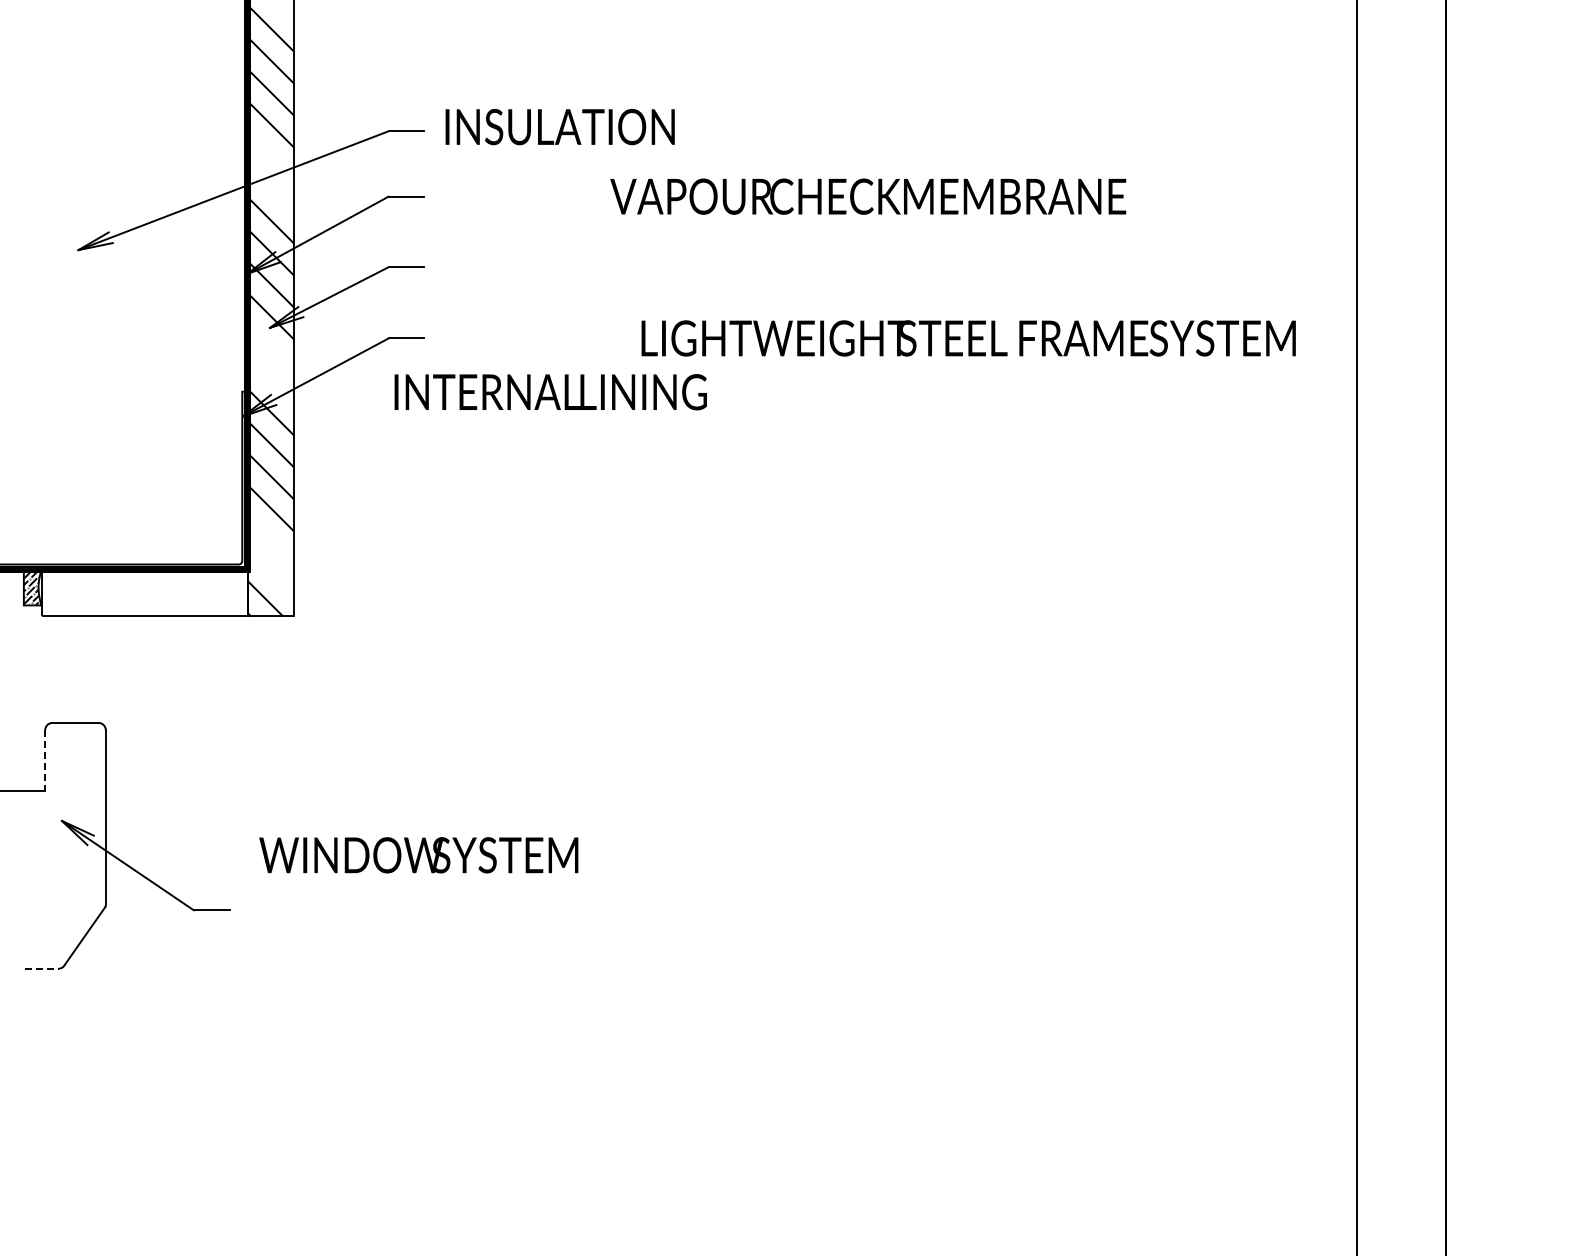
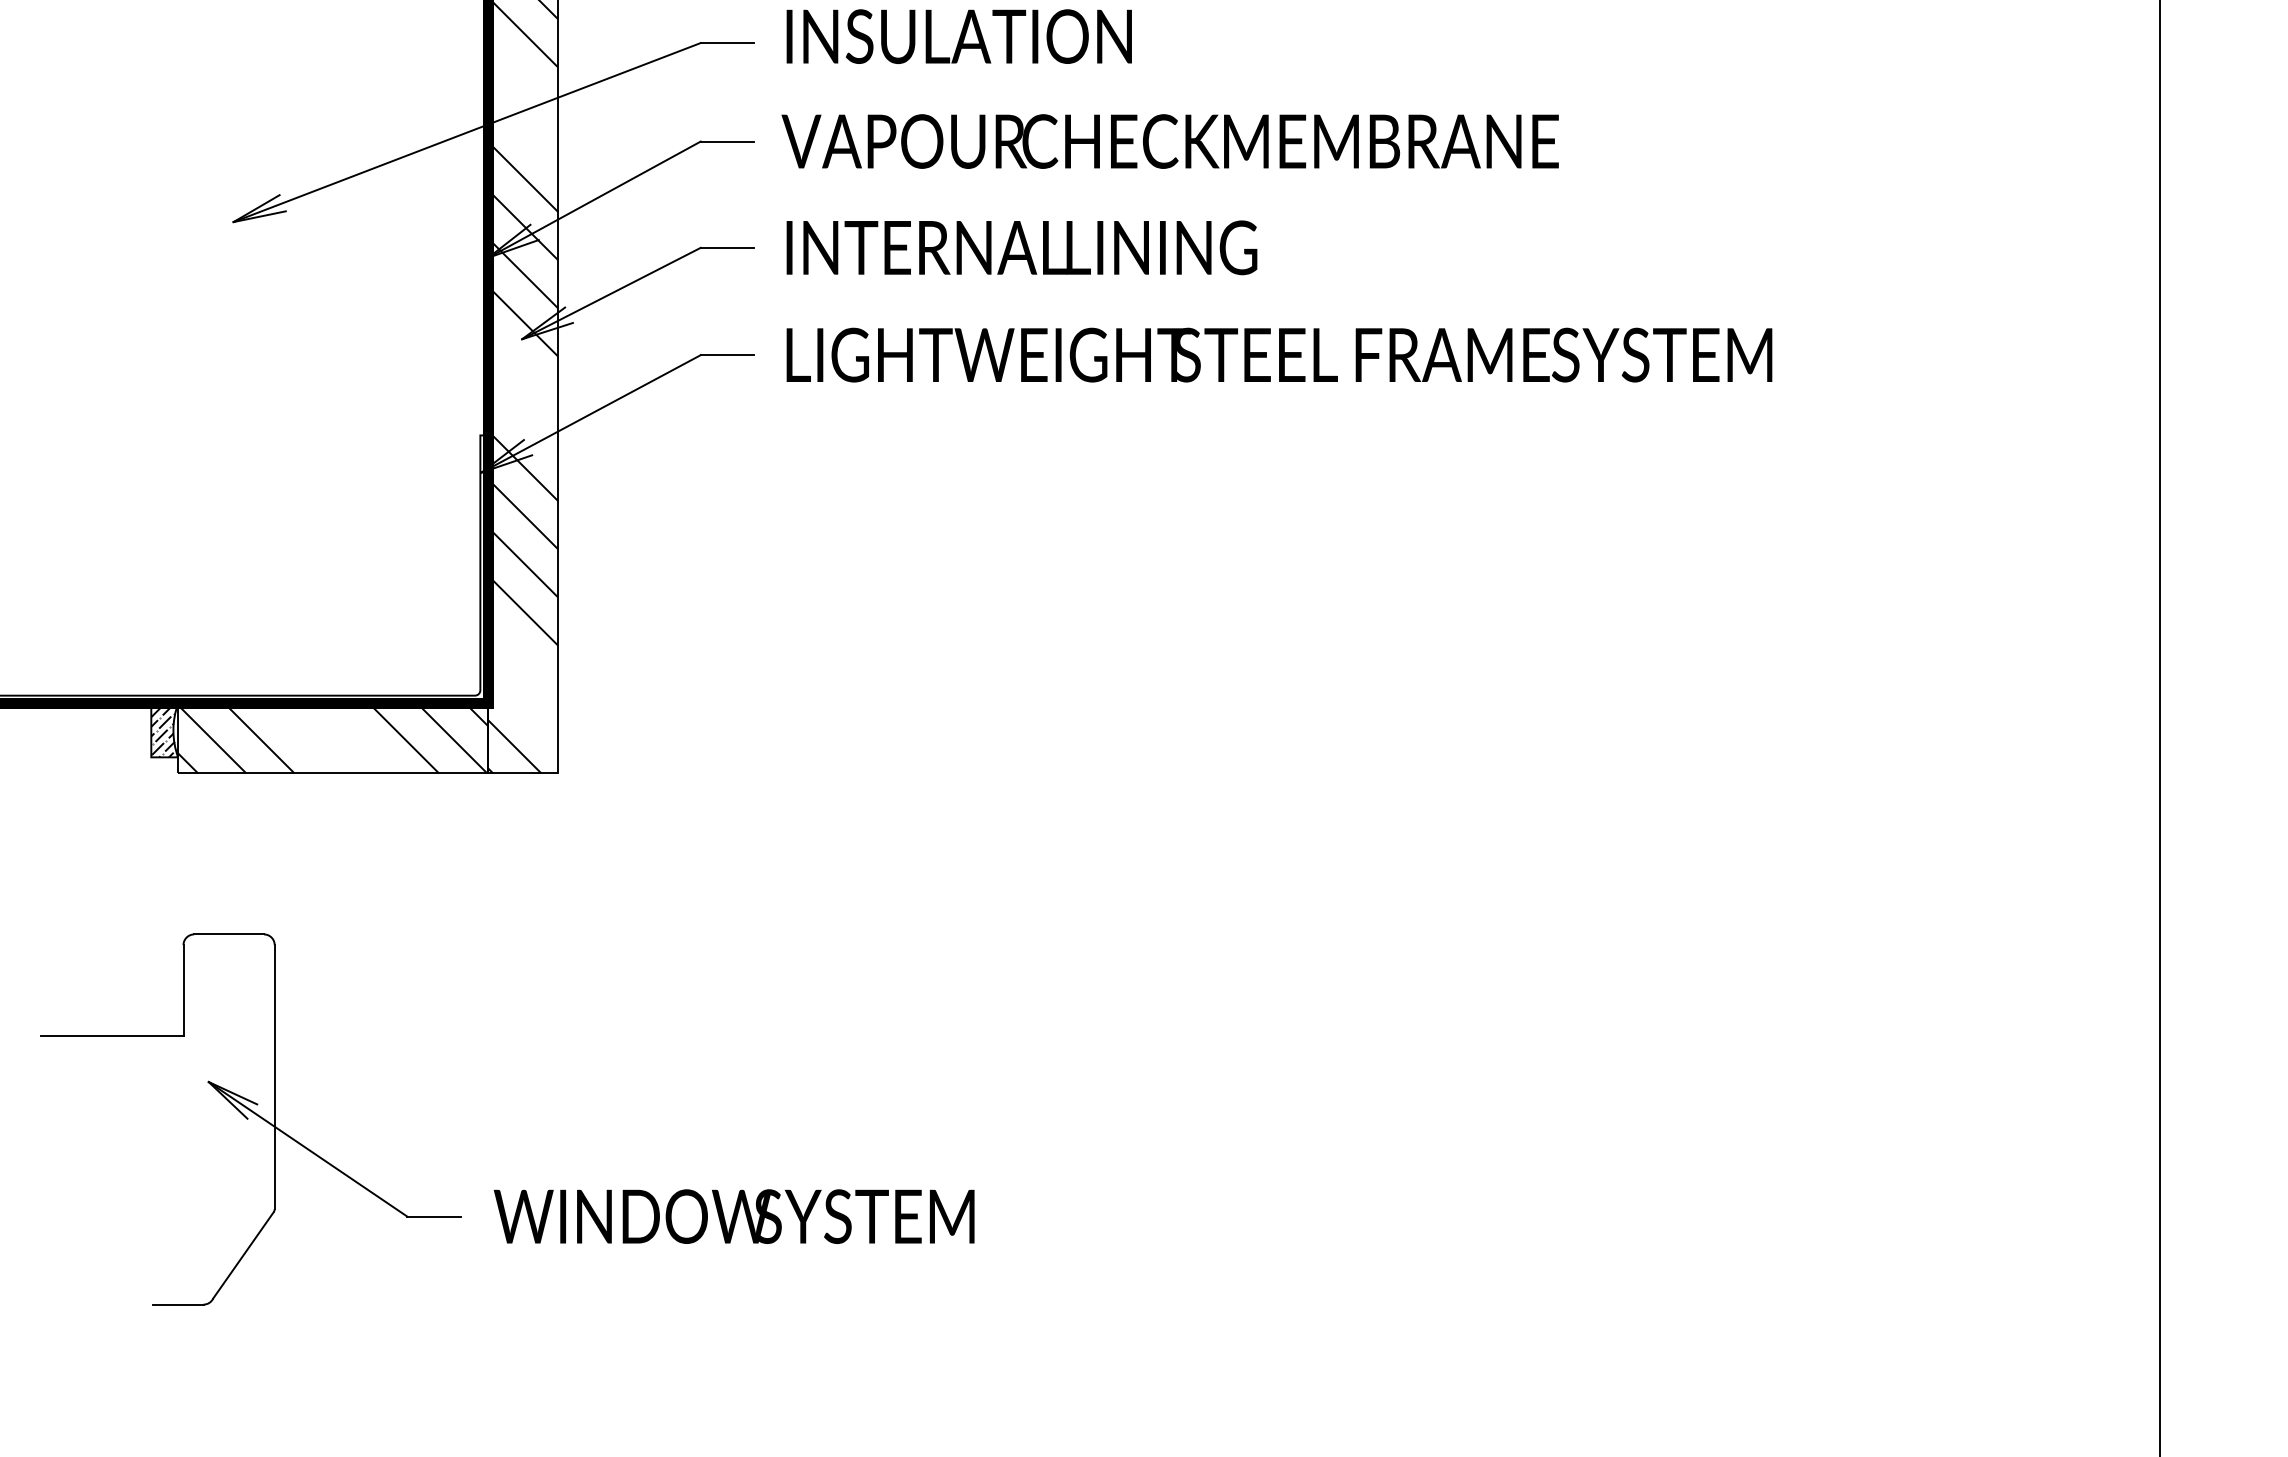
text: (868, 196) -> (1170, 141), moved
text: (968, 338) -> (1279, 355), moved
text: (550, 392) -> (1021, 248), moved
hatch: (144, 592) -> (333, 737), added
line: (45, 760) -> (183, 990), dashed -> solid
text: (418, 855) -> (733, 1216), moved
line: (41, 968) -> (177, 1304), dashed -> solid

